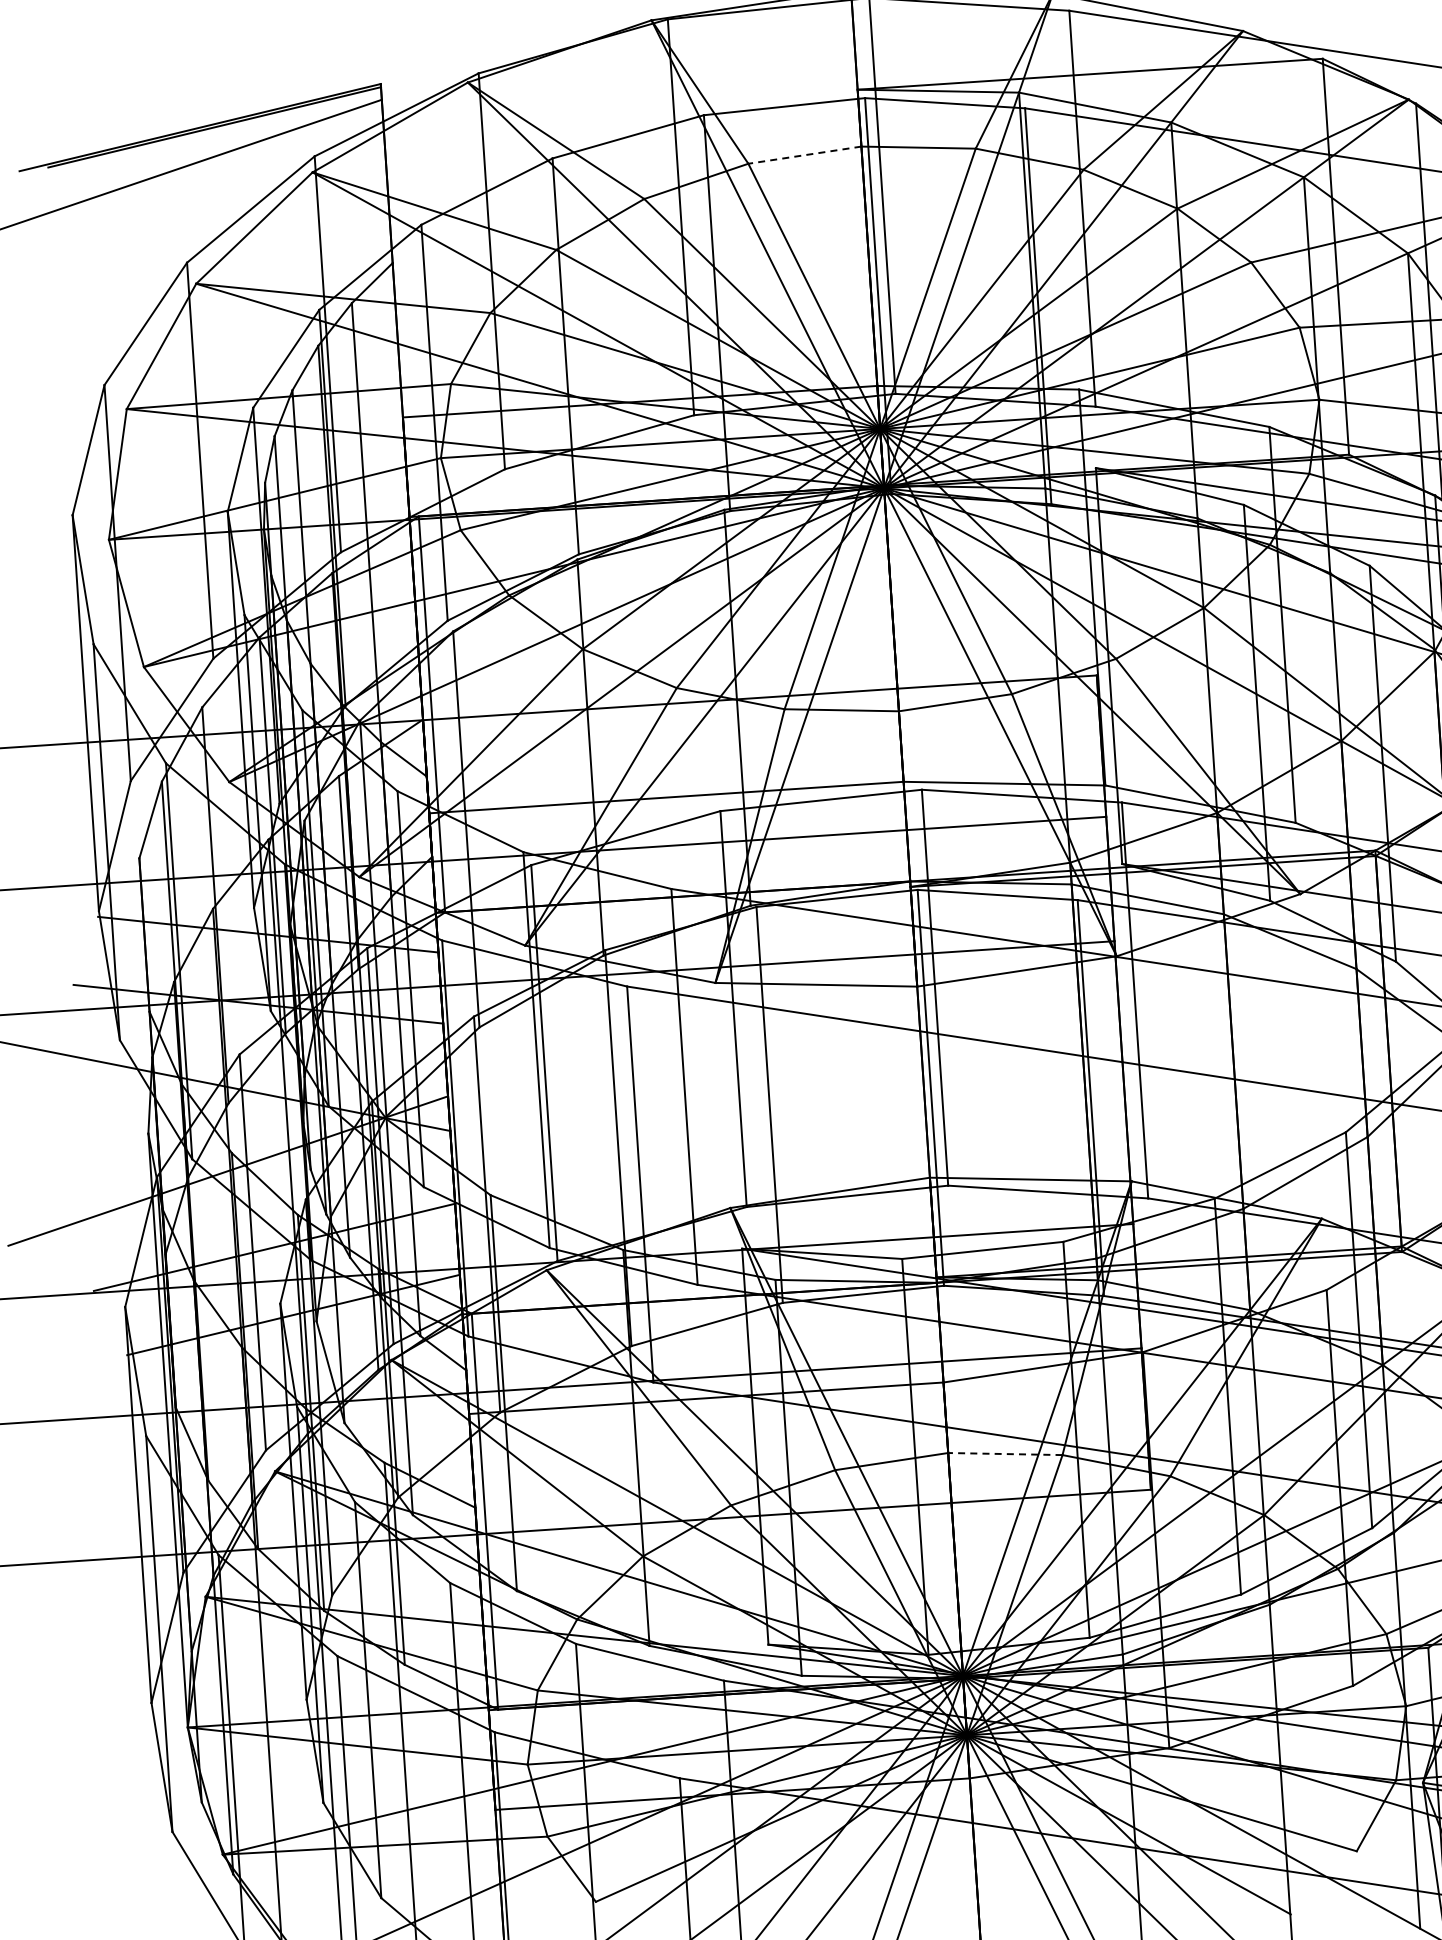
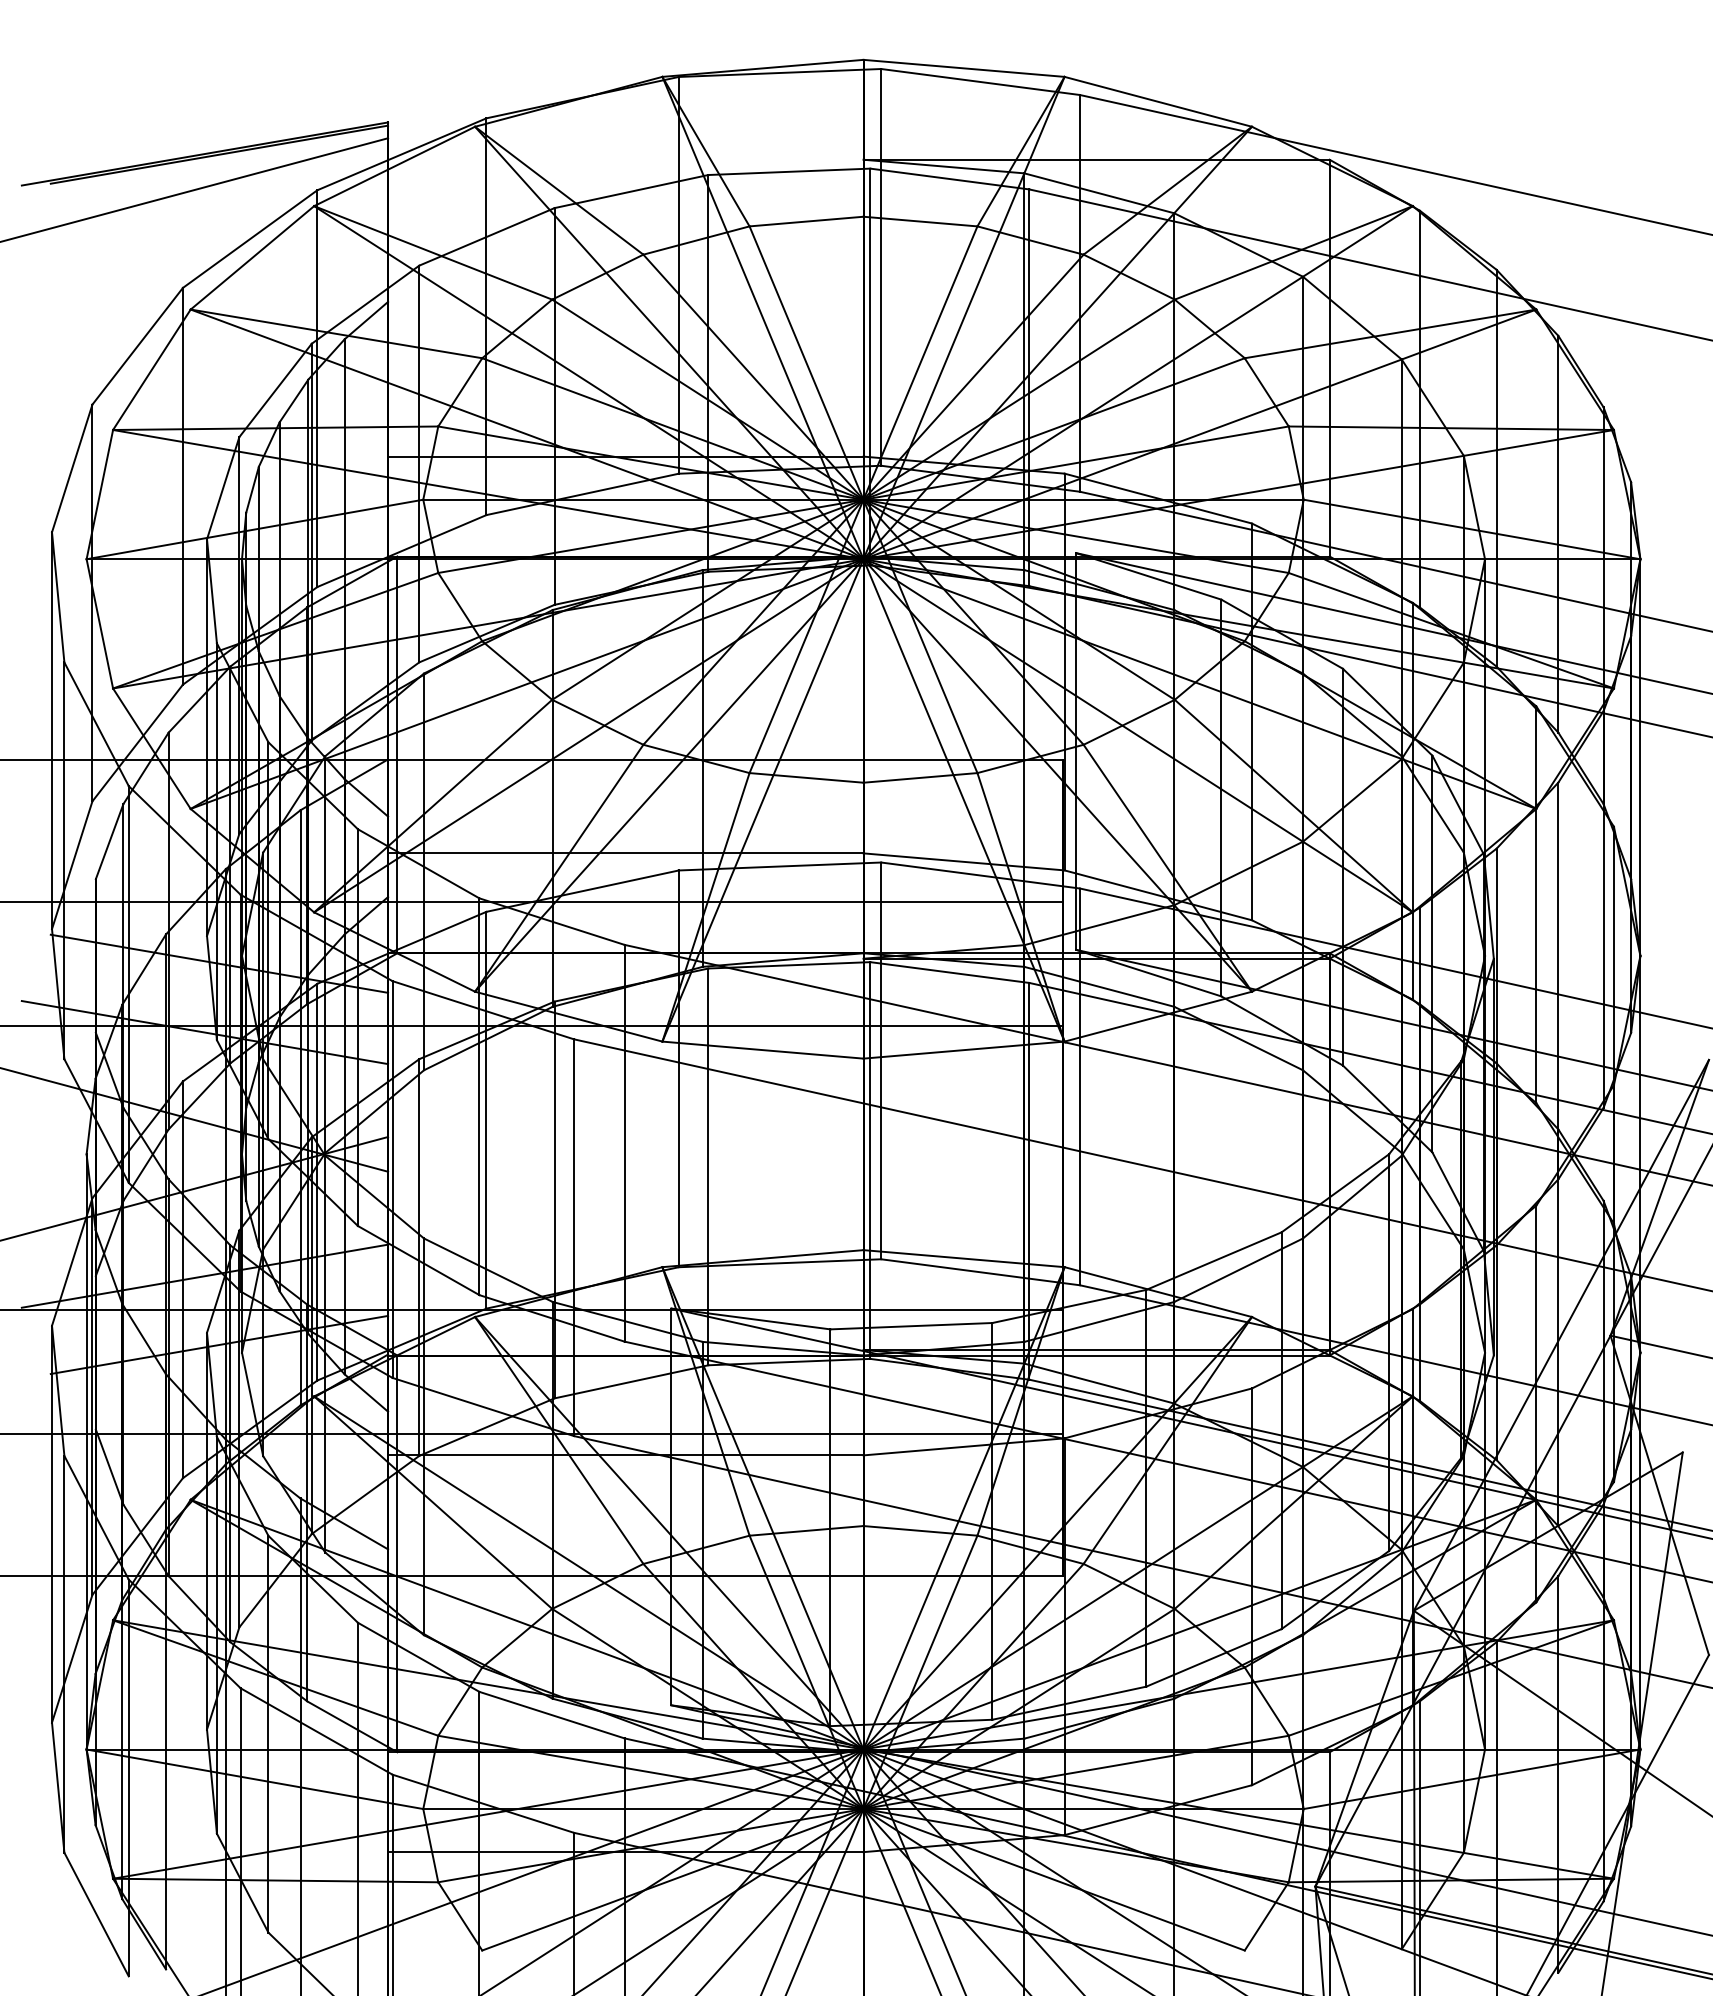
line: (804, 155) -> (806, 221), dashed -> solid
line: (1004, 1453) -> (919, 1530), dashed -> solid

